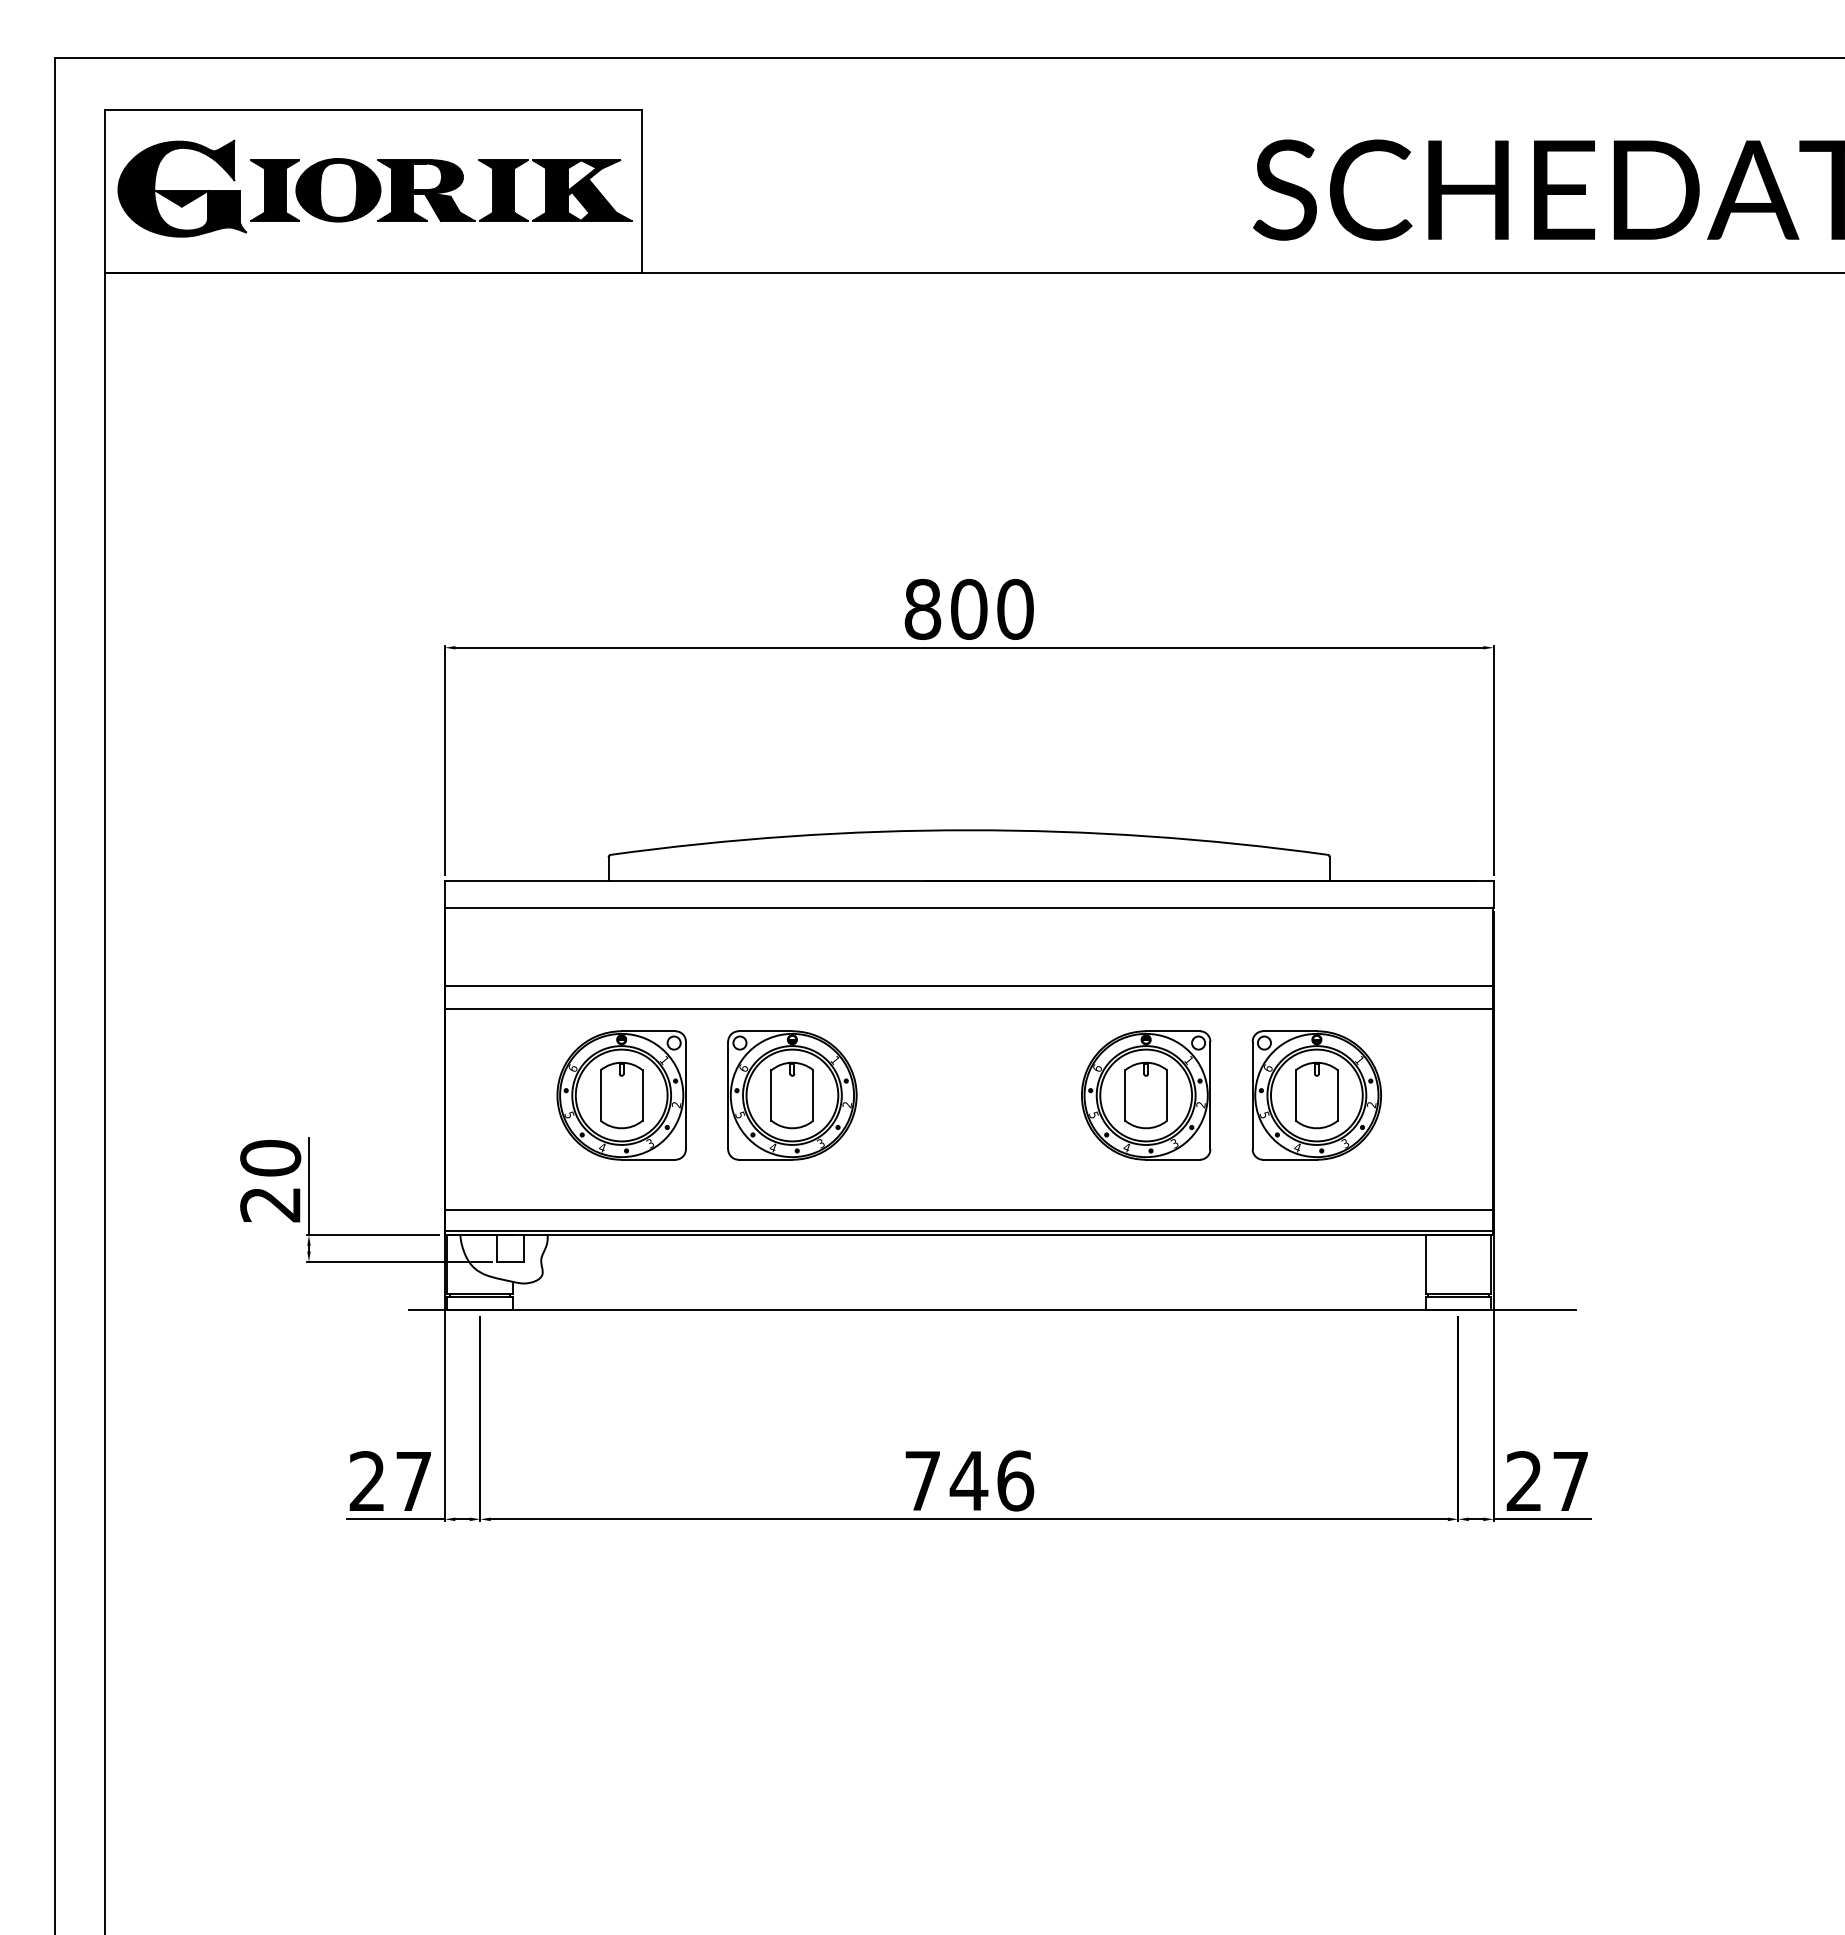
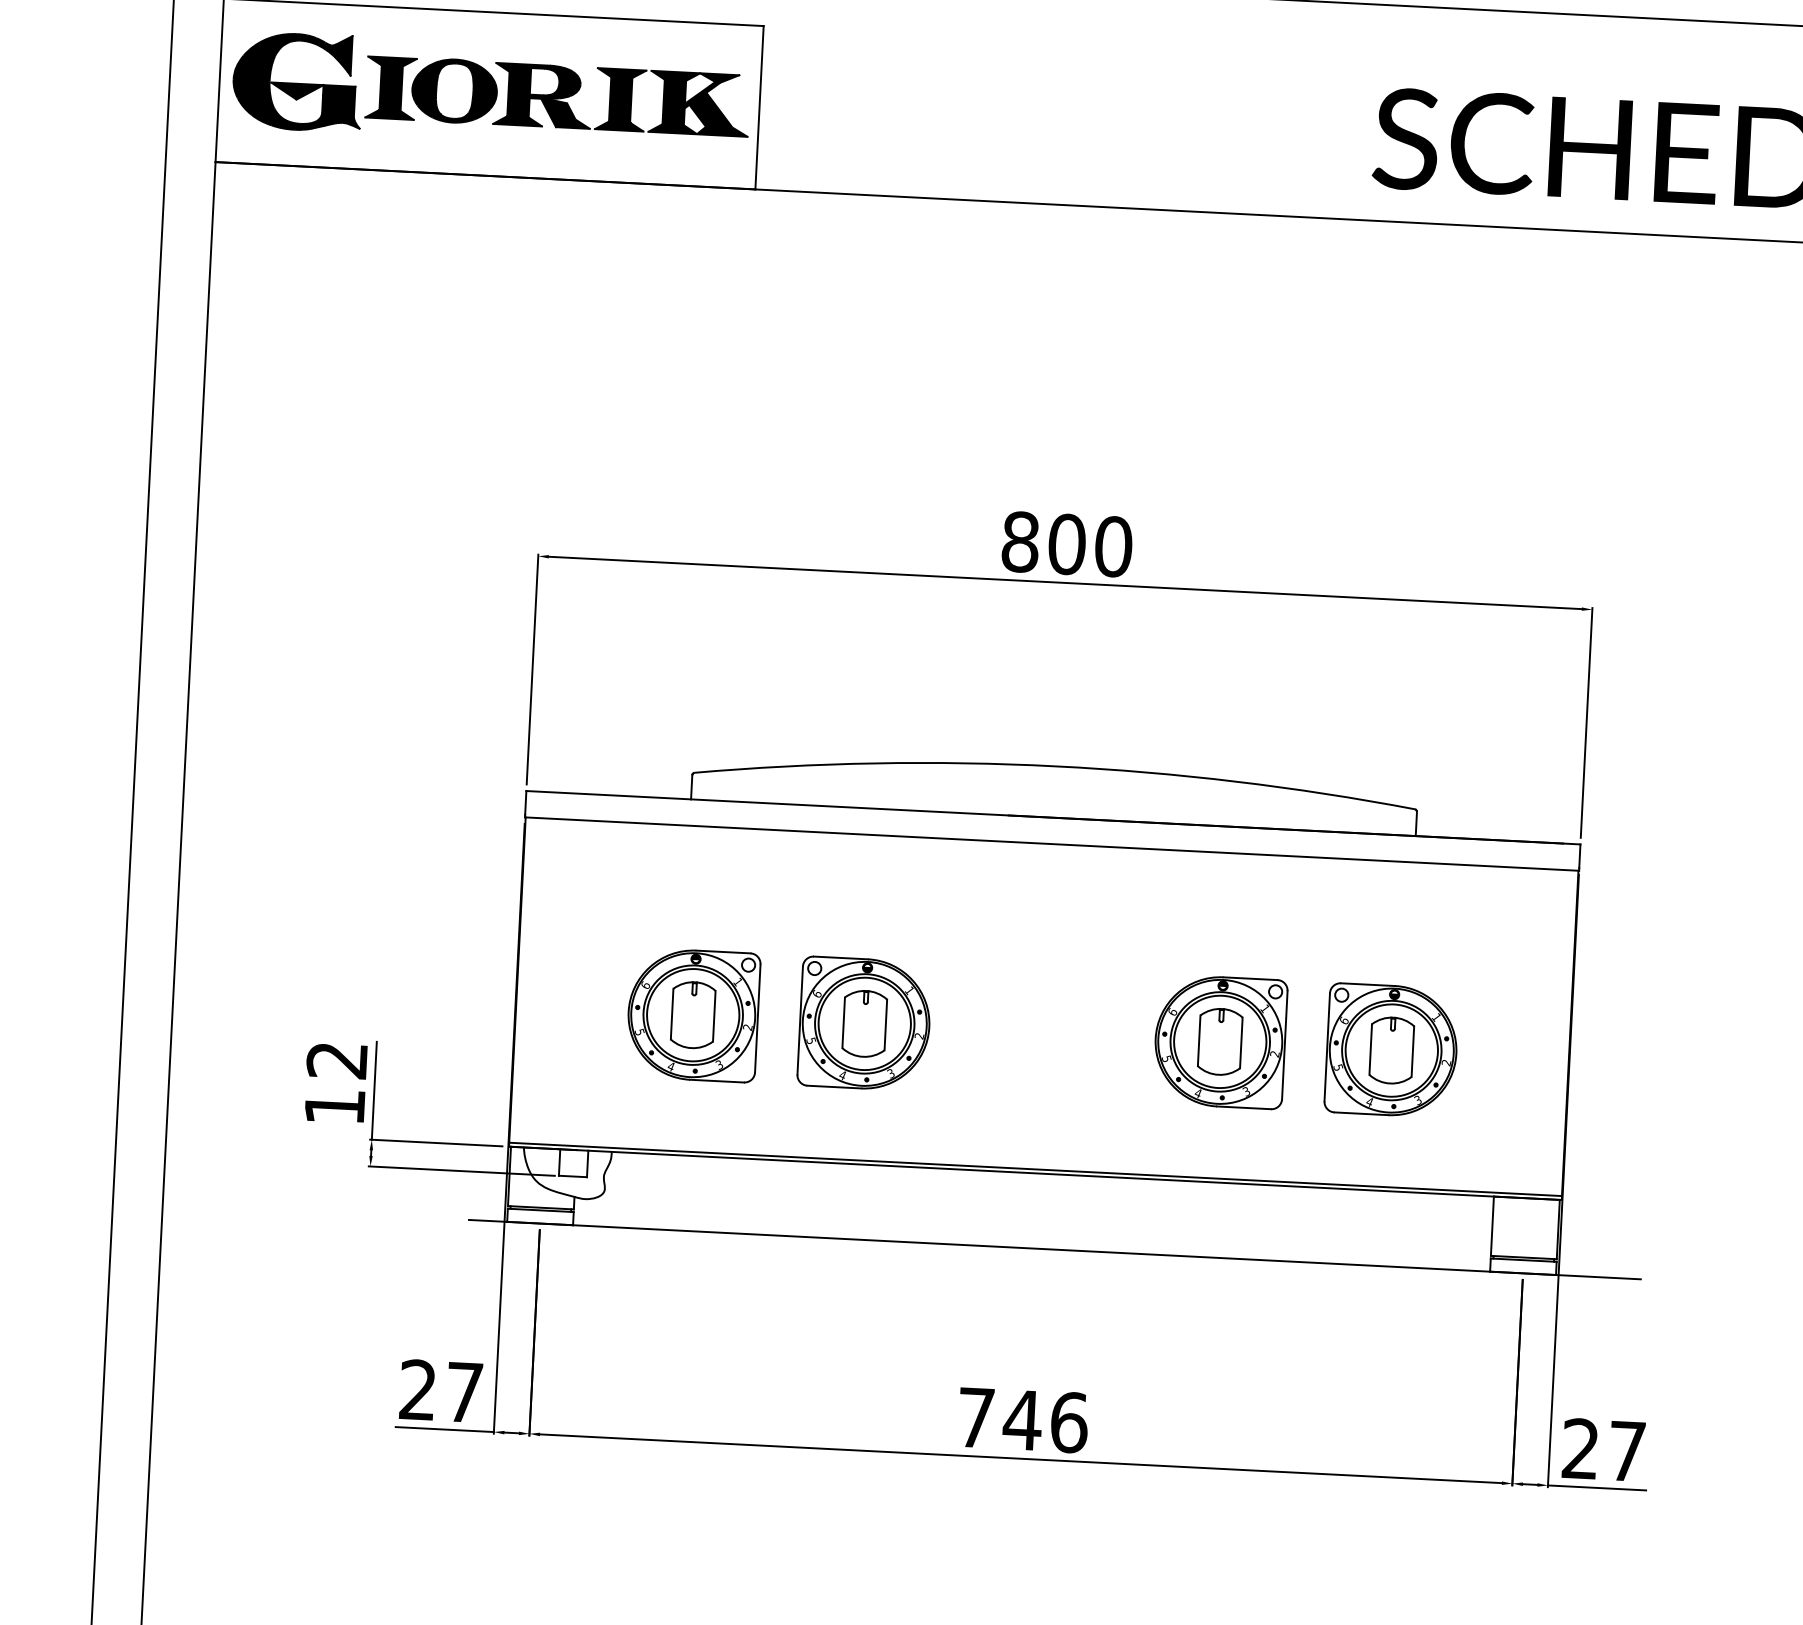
line: (969, 986) -> (1048, 923), removed
line: (969, 1008) -> (1047, 945), removed
text: (270, 1181) -> (335, 1083), 20 -> 12
line: (969, 1209) -> (1036, 1147), removed

